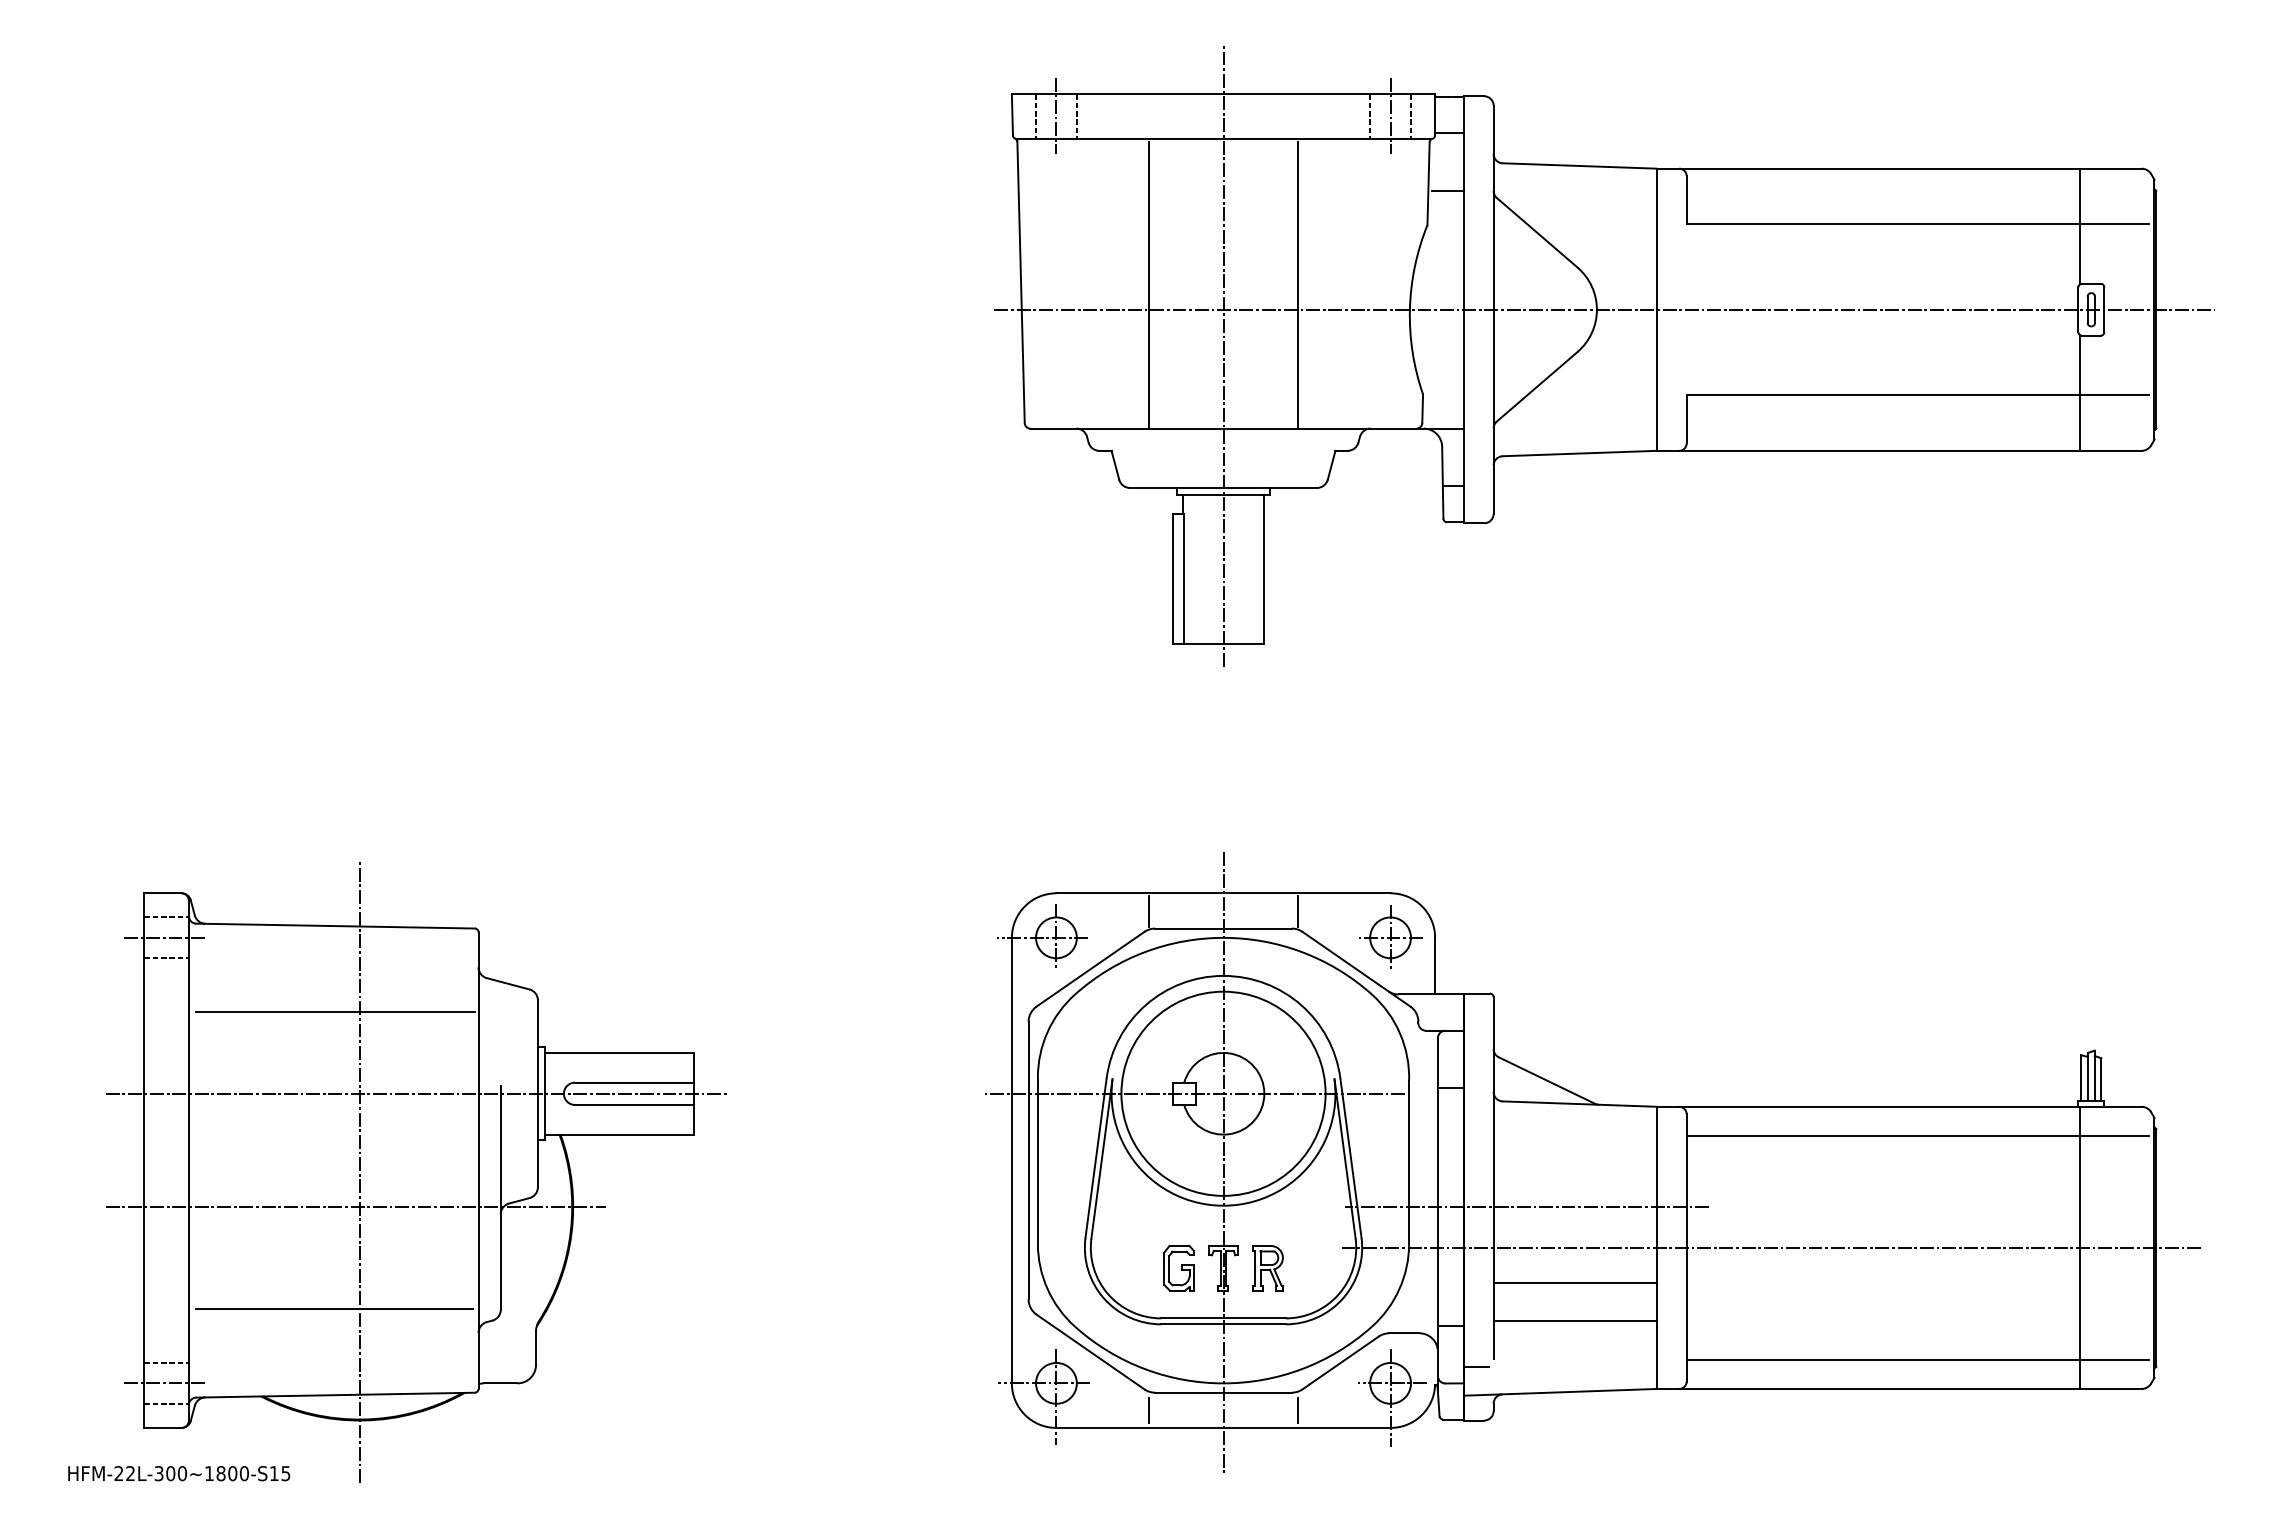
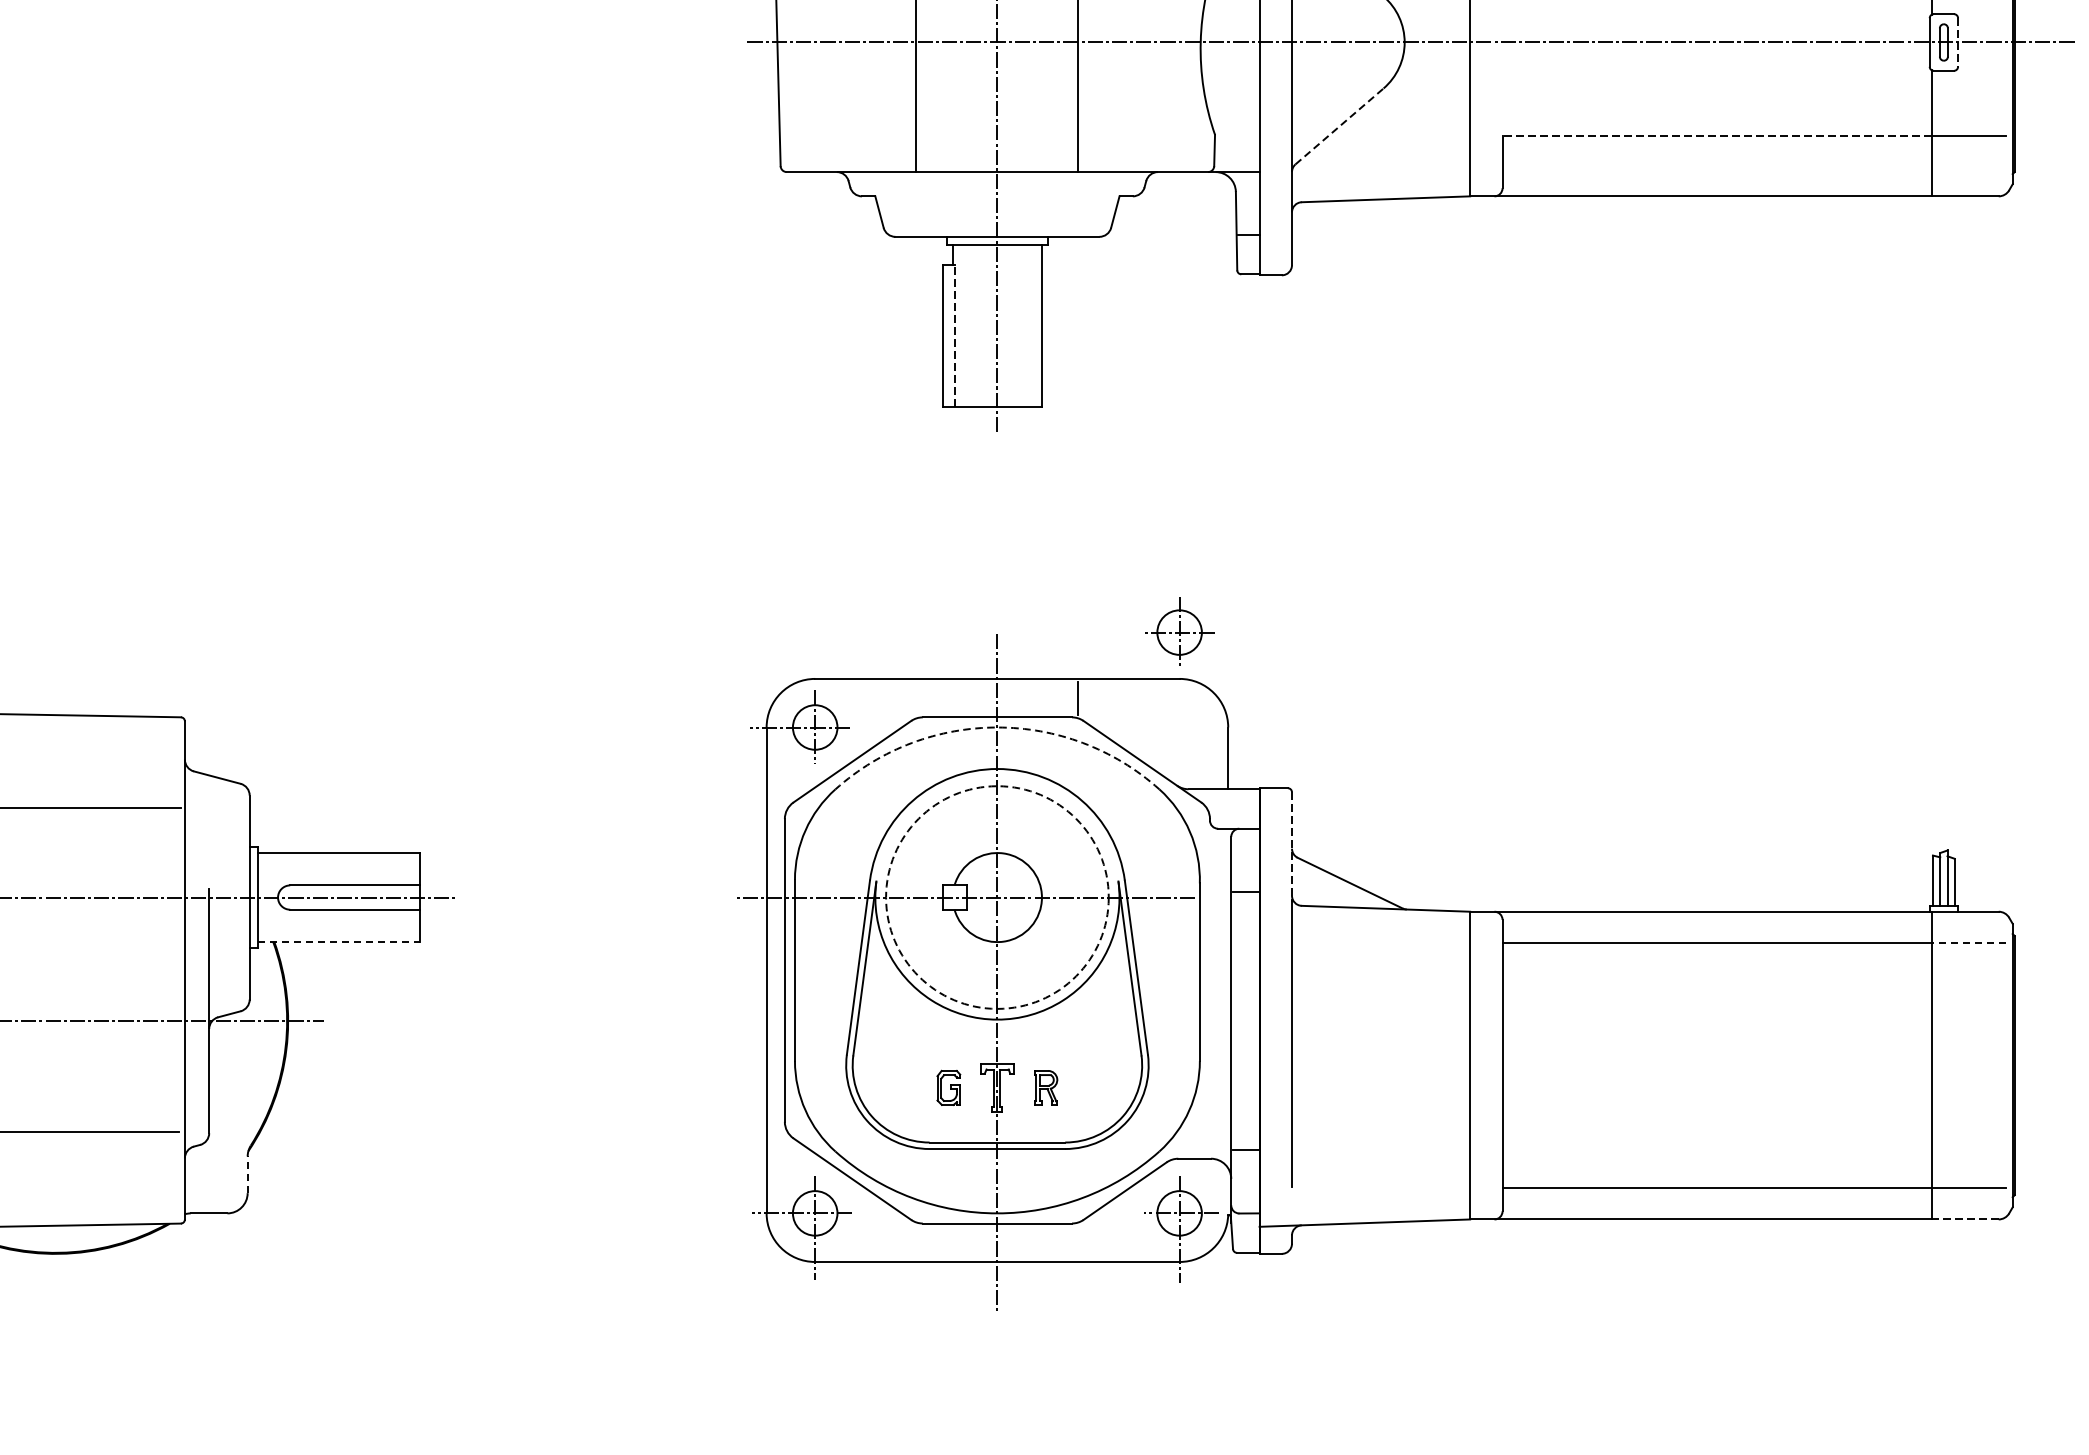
line: (2104, 310) -> (1958, 43), solid -> dashed
line: (1537, 386) -> (1339, 126), solid -> dashed
line: (1883, 395) -> (1717, 136), solid -> dashed
line: (1184, 578) -> (954, 335), solid -> dashed
line: (1149, 911) -> (916, 698), removed
part: (1390, 936) -> (1179, 631), moved
arc: (1223, 937) -> (997, 727), solid -> dashed
line: (1493, 1047) -> (1291, 847), solid -> dashed
circle: (1223, 1093) -> (997, 897), solid -> dashed
line: (620, 1134) -> (339, 941), solid -> dashed
line: (2113, 1135) -> (1968, 943), solid -> dashed
line: (359, 1171) -> (55, 982), removed
line: (1527, 1207) -> (1328, 1021), removed
line: (1771, 1247) -> (1595, 1065), removed
part: (1178, 1268) -> (948, 1088), size x0.7
part: (1267, 1268) -> (1045, 1088), size x0.7
line: (1574, 1282) -> (1380, 1103), removed
line: (1574, 1320) -> (1380, 1144), removed
line: (536, 1348) -> (248, 1175), solid -> dashed
line: (1476, 1367) -> (1273, 1196), removed
line: (2110, 1388) -> (1964, 1218), solid -> dashed
line: (1149, 1409) -> (916, 1241), removed
line: (1297, 1409) -> (1078, 1241), removed

